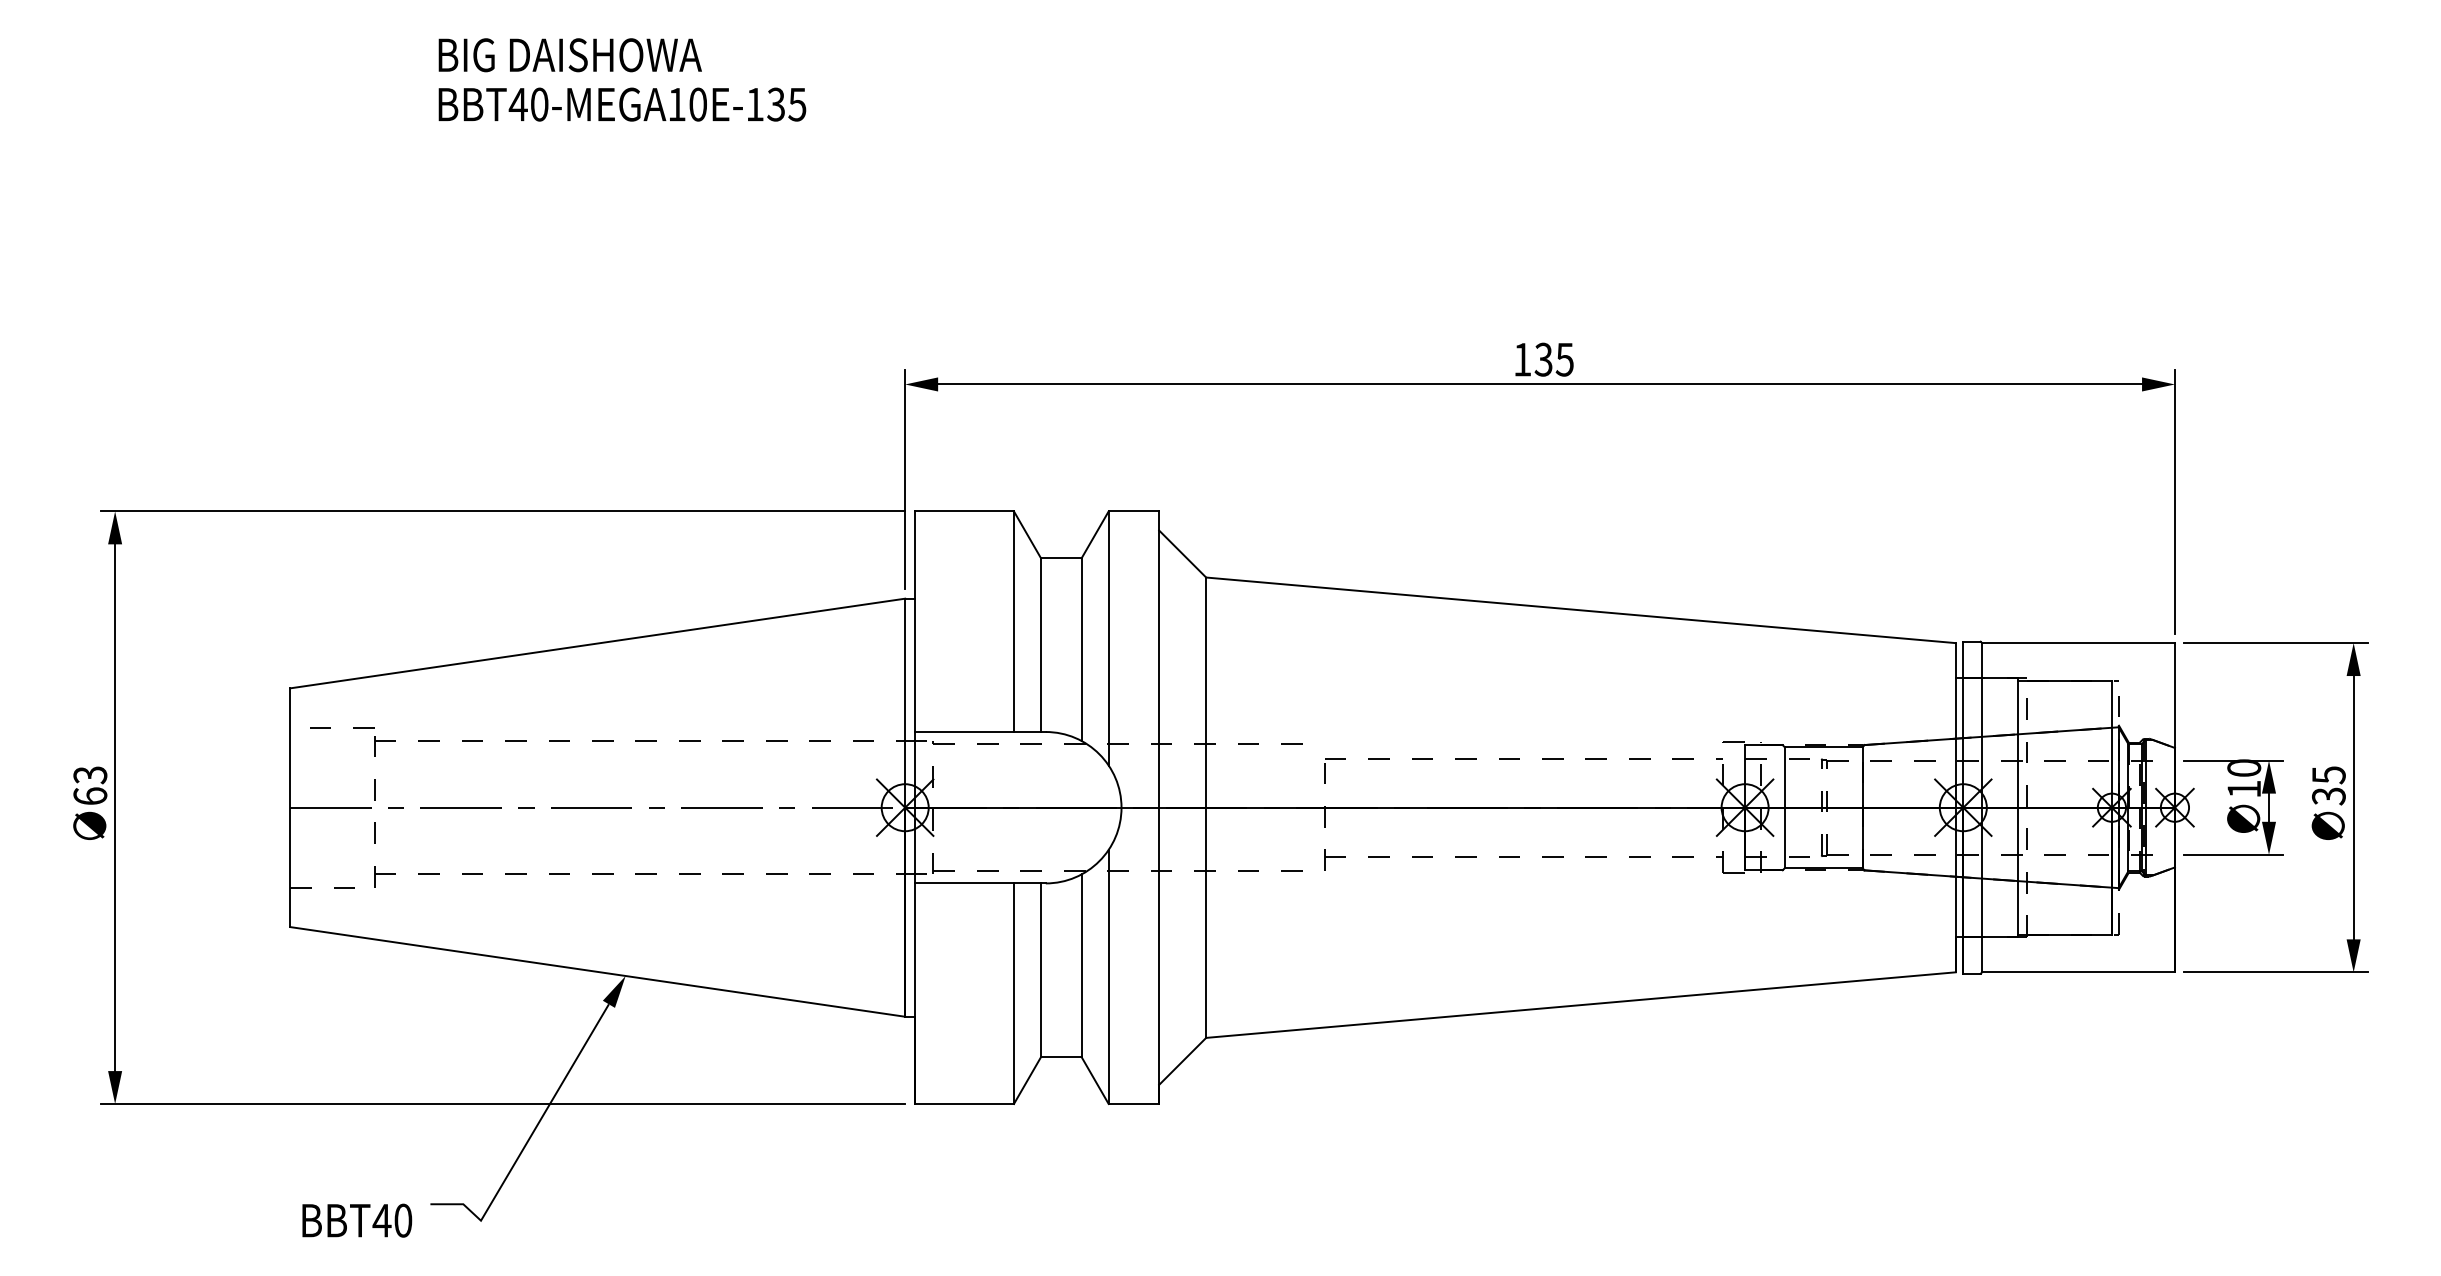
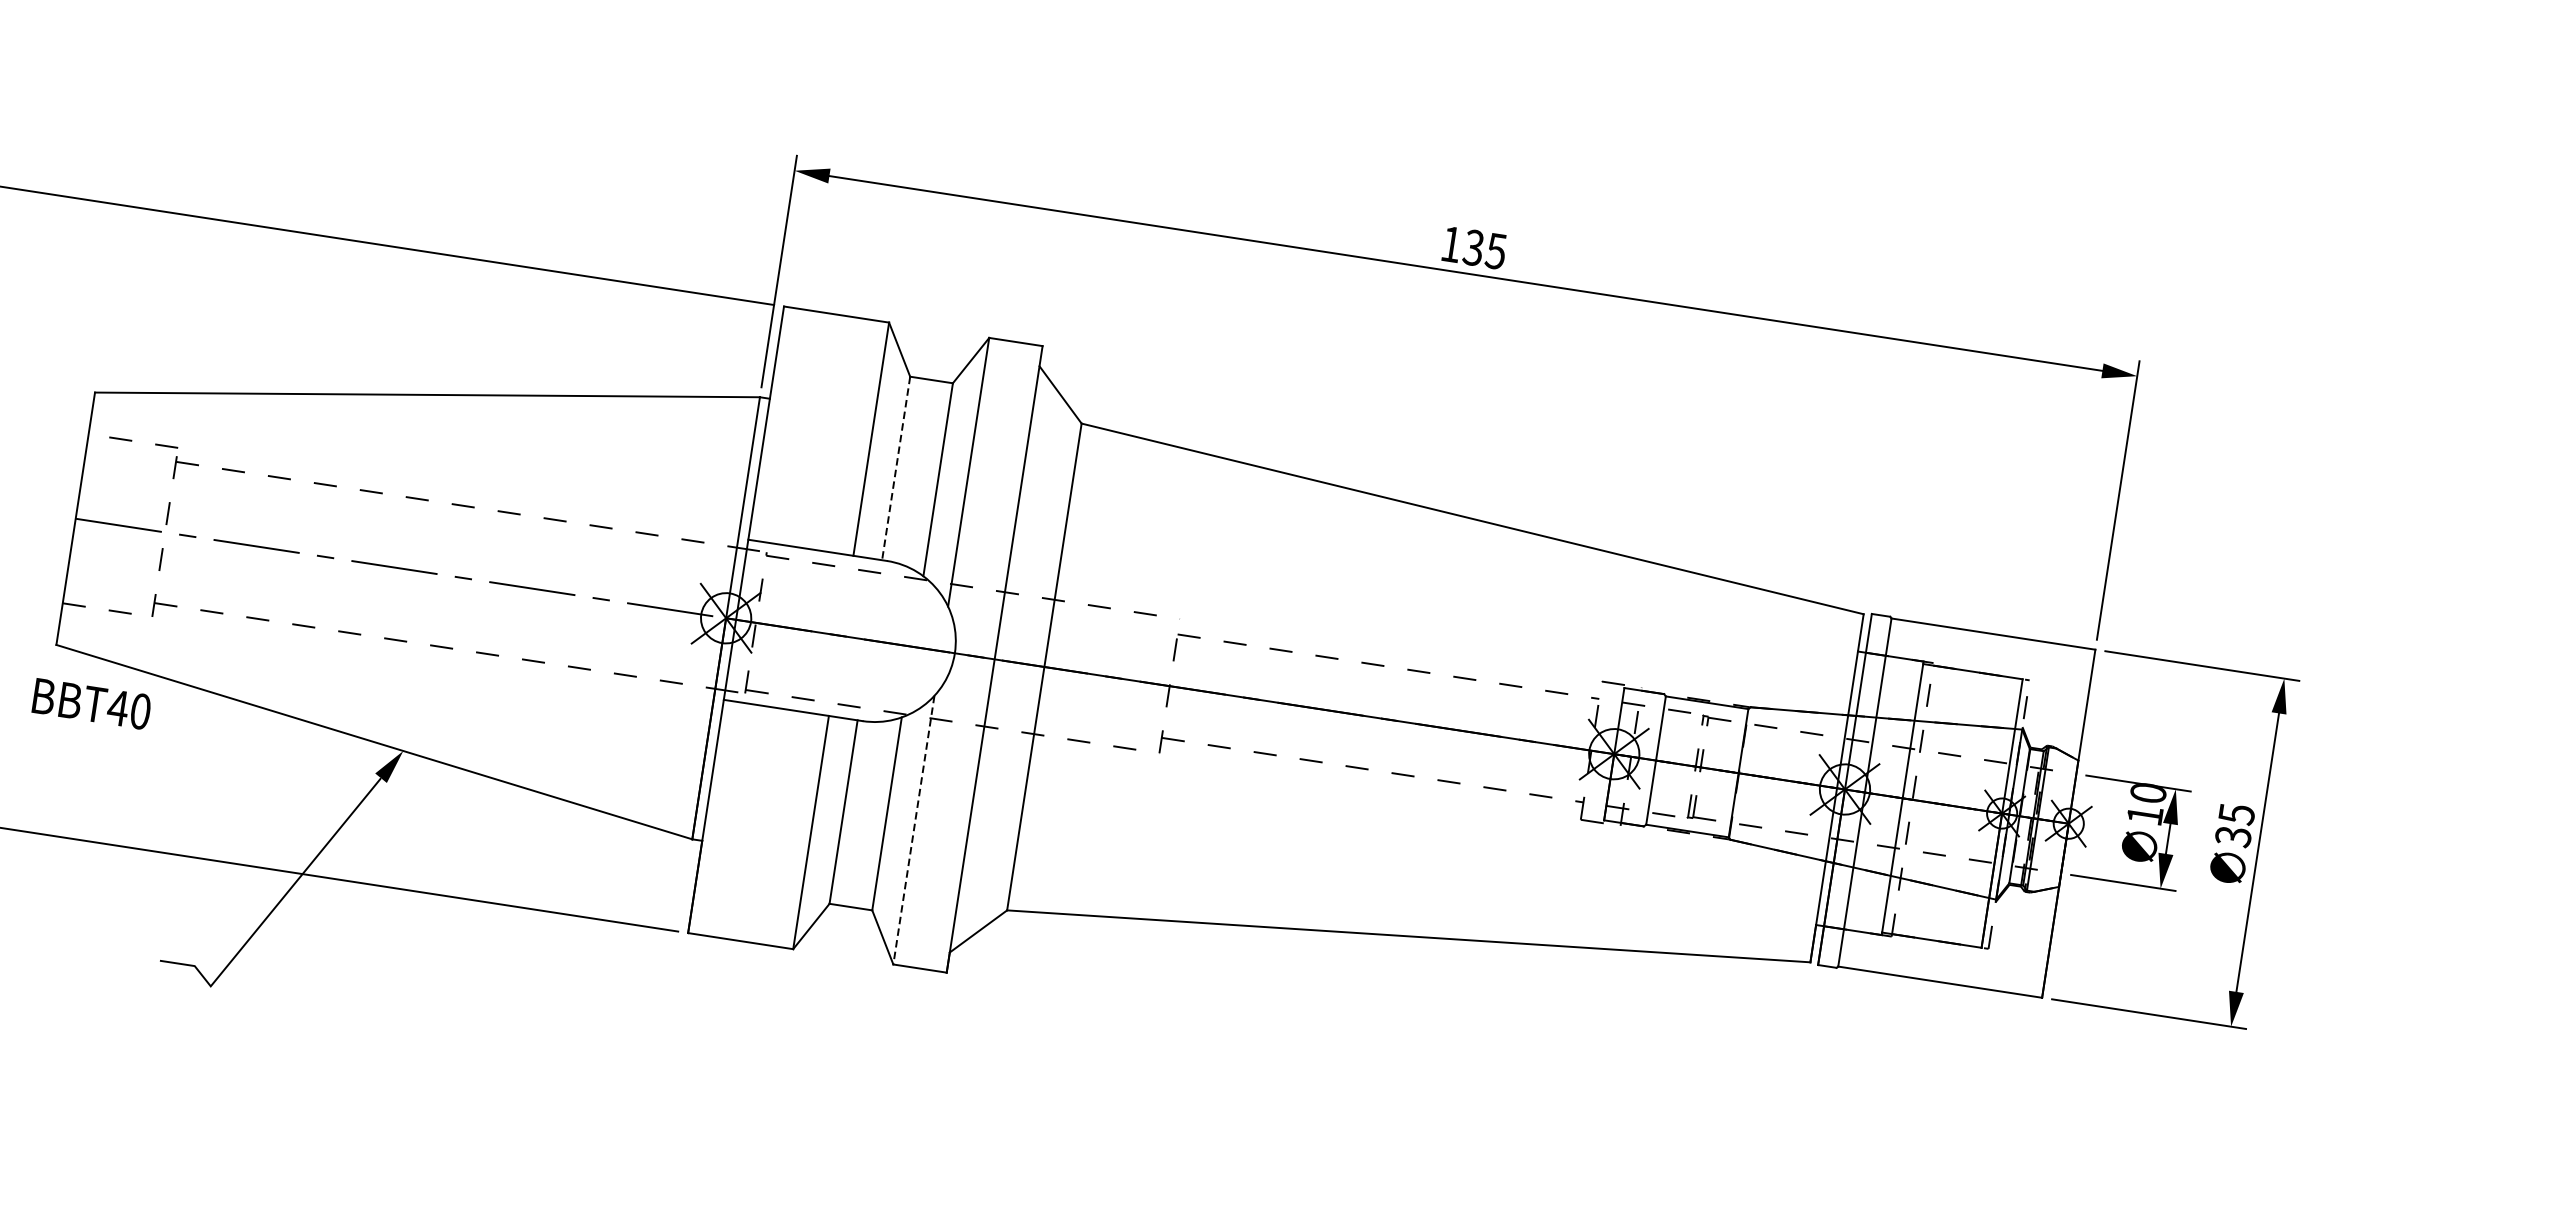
line: (1041, 645) -> (896, 468), solid -> dashed
line: (1108, 977) -> (913, 830), solid -> dashed
text: (357, 1220) -> (92, 703), moved

